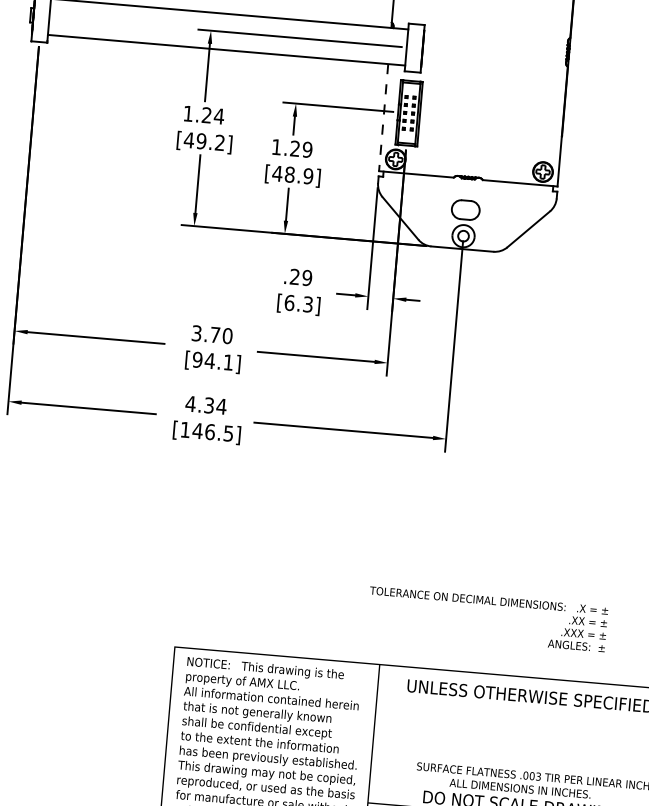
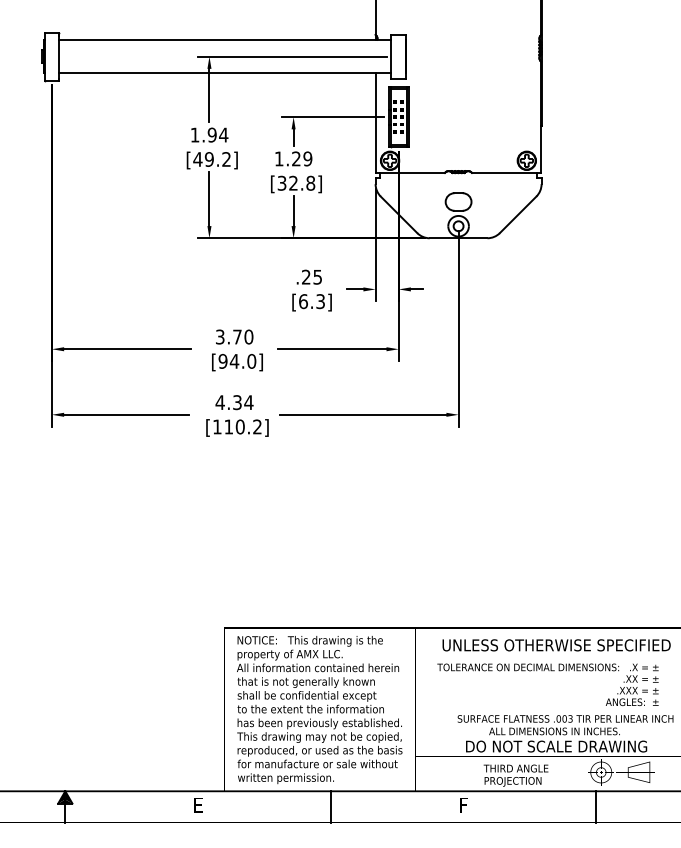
text: (206, 114) -> (211, 134), 1.24 -> 1.94
line: (383, 117) -> (375, 123), dashed -> solid
text: (293, 174) -> (296, 182), [48.9] -> [32.8]
text: (307, 277) -> (317, 276), .29 -> .25
text: (228, 362) -> (251, 361), [94.1] -> [94.0]
text: (212, 431) -> (242, 426), [146.5] -> [110.2]
text: (486, 618) -> (547, 684), moved

